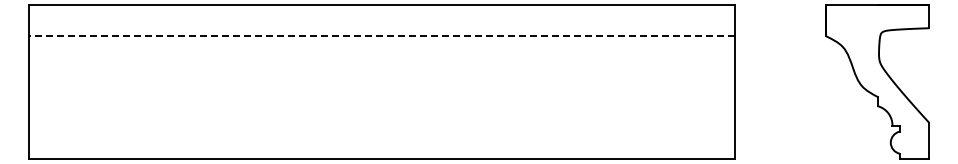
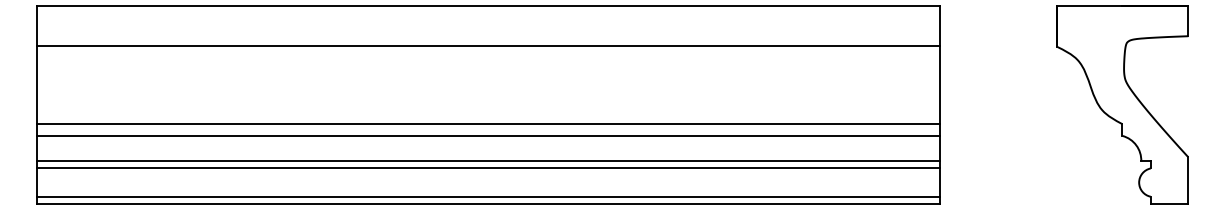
line: (381, 35) -> (487, 45), dashed -> solid
line: (381, 96) -> (487, 123), added
line: (381, 106) -> (487, 136), added
line: (381, 126) -> (487, 161), added
line: (381, 131) -> (487, 168), added
line: (381, 153) -> (487, 196), added

